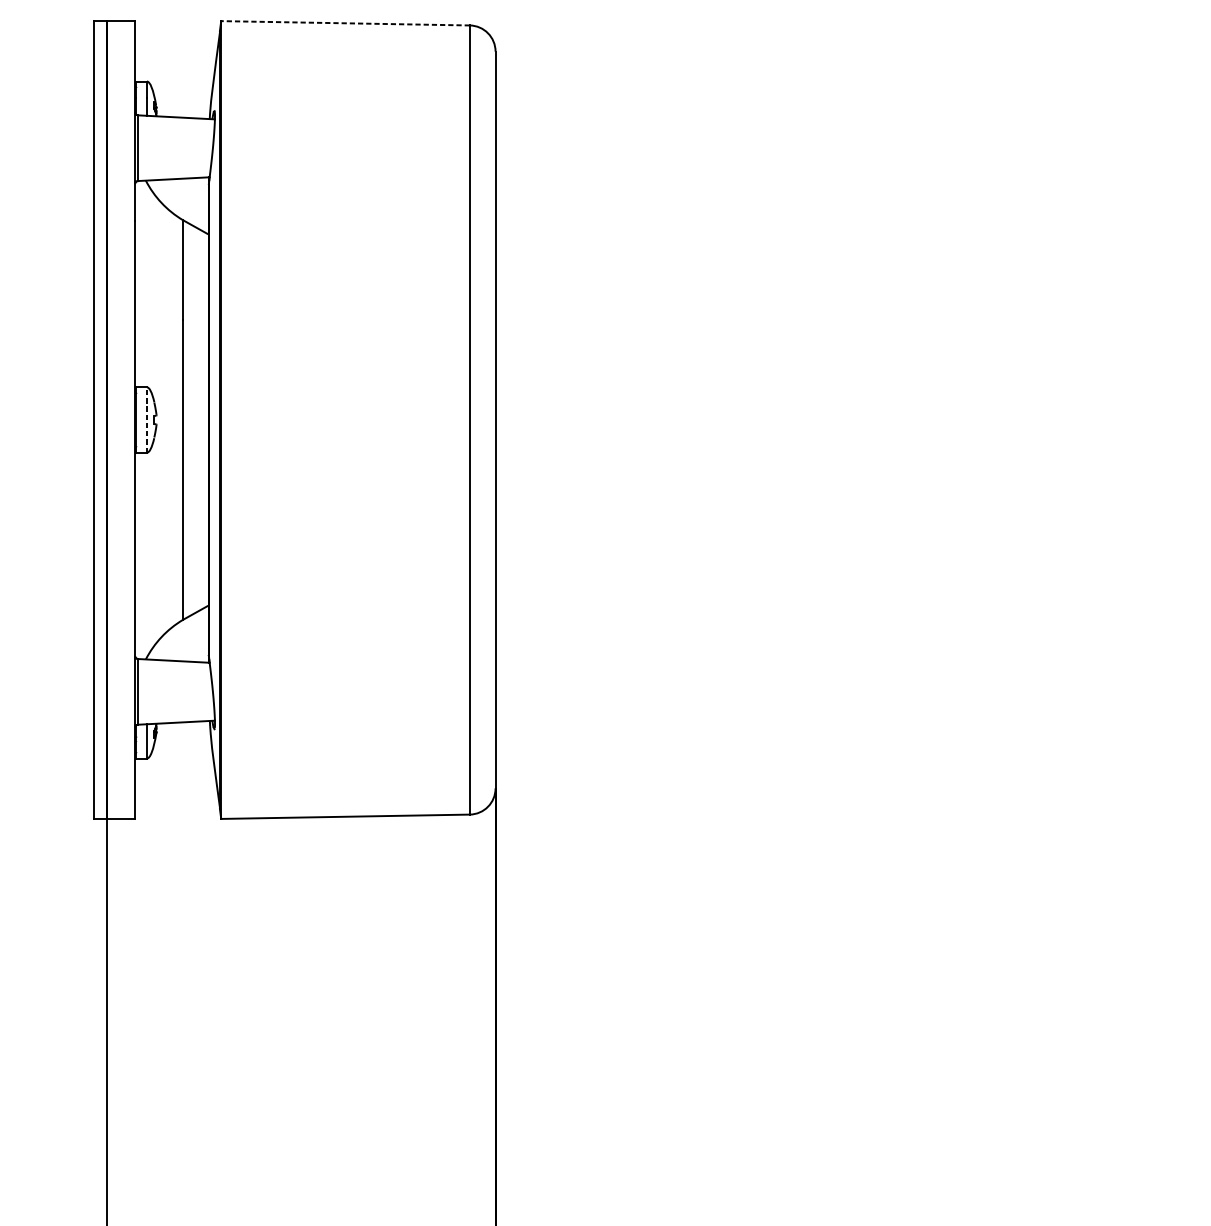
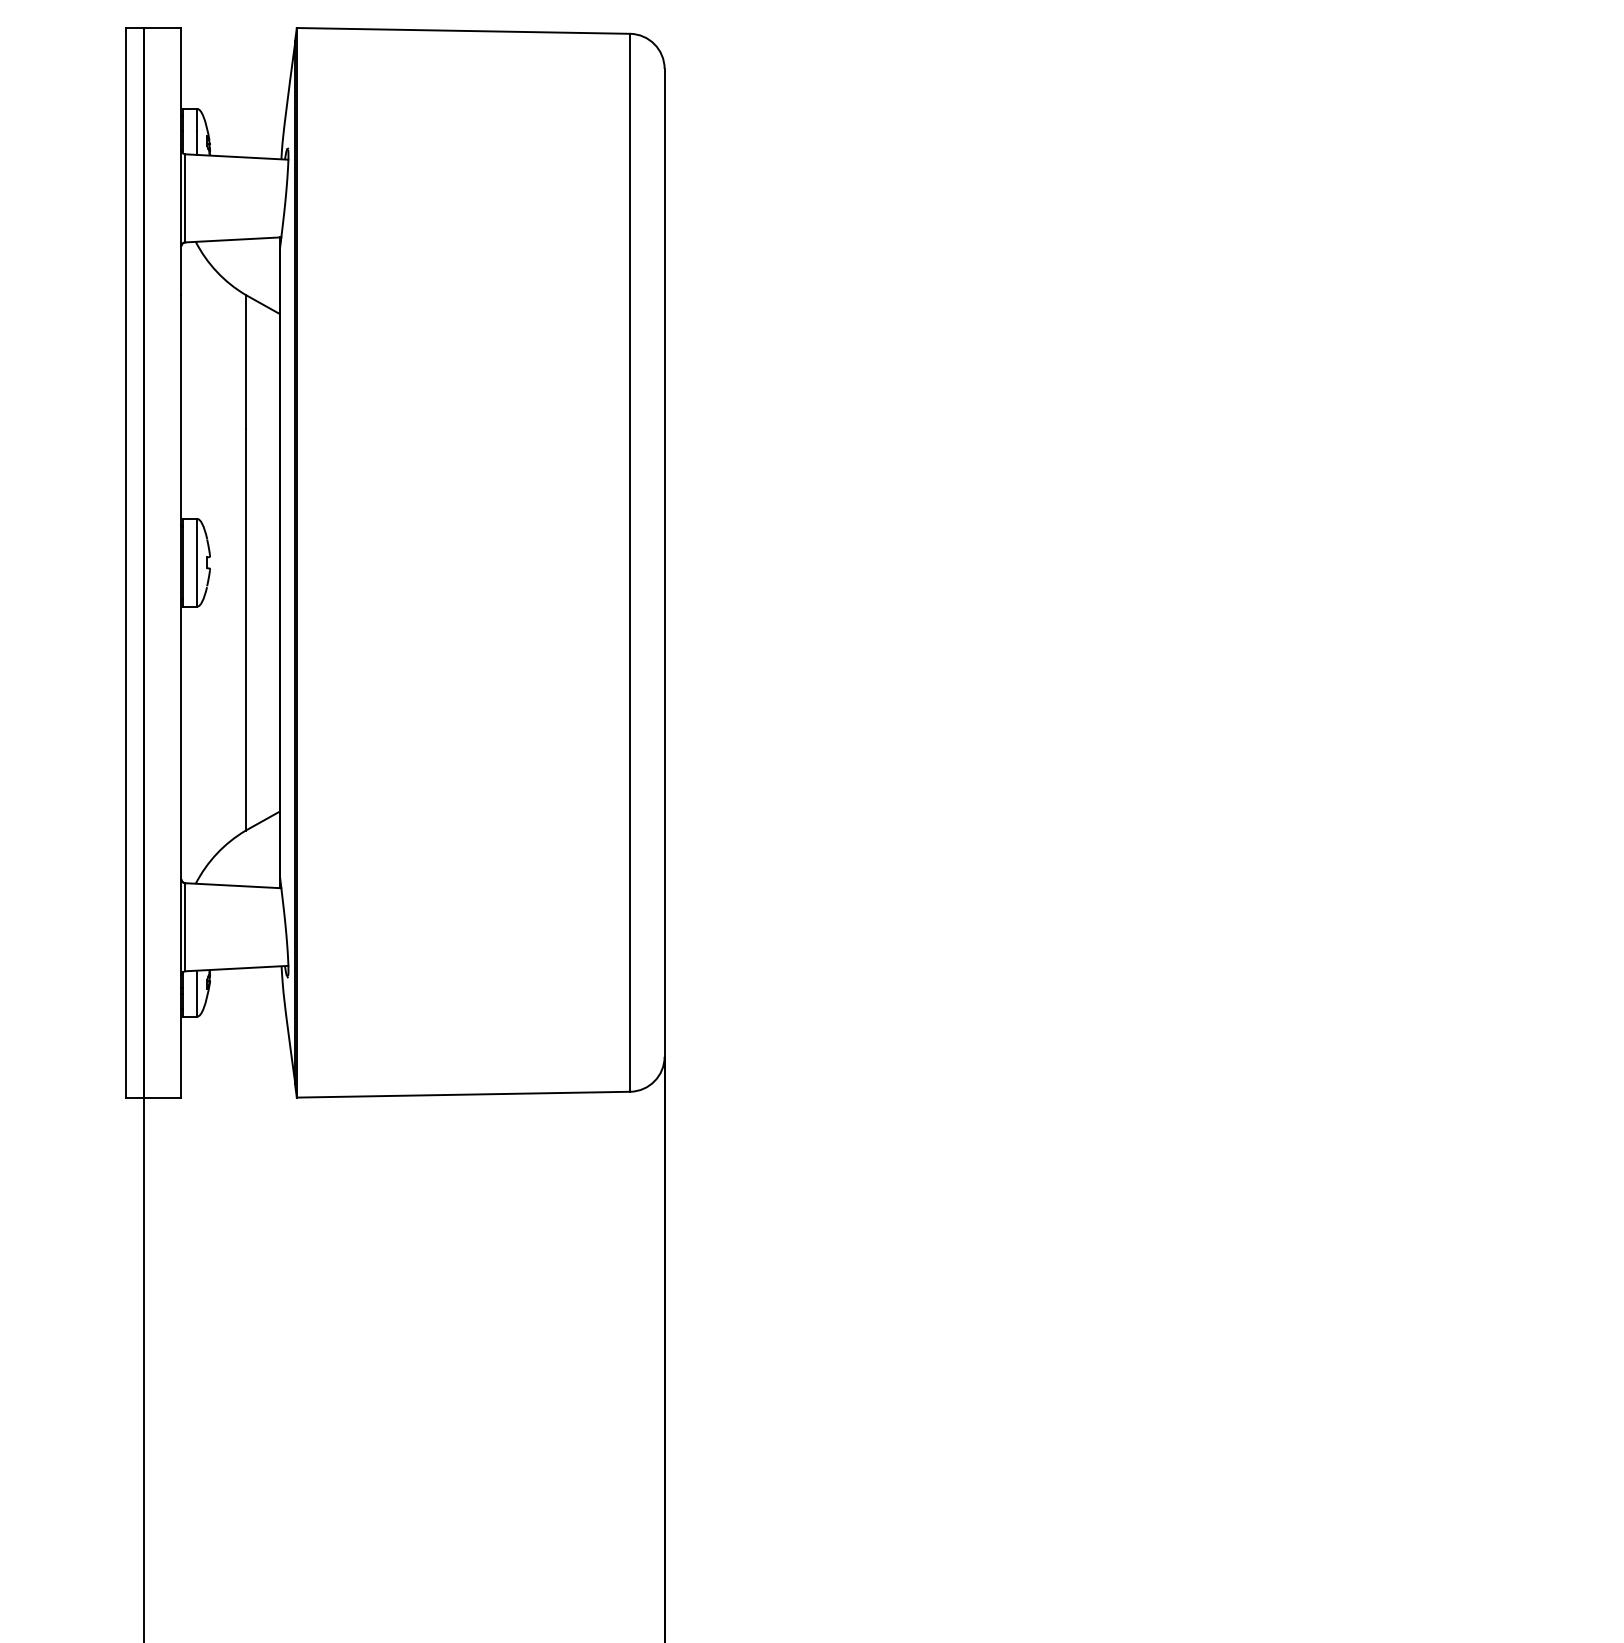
line: (345, 22) -> (463, 30), dashed -> solid
line: (147, 419) -> (197, 562), dashed -> solid

